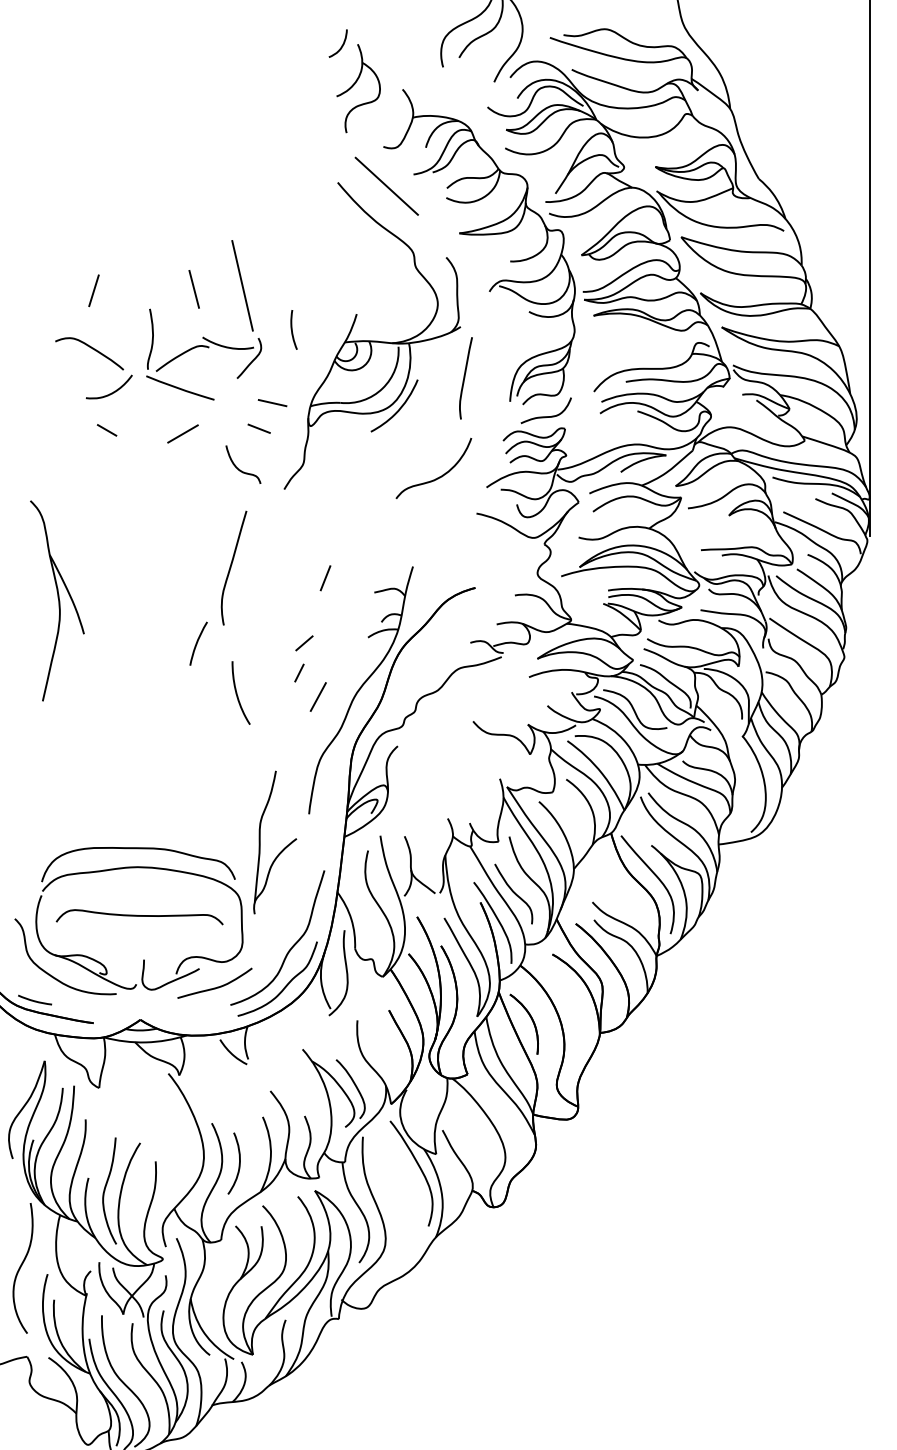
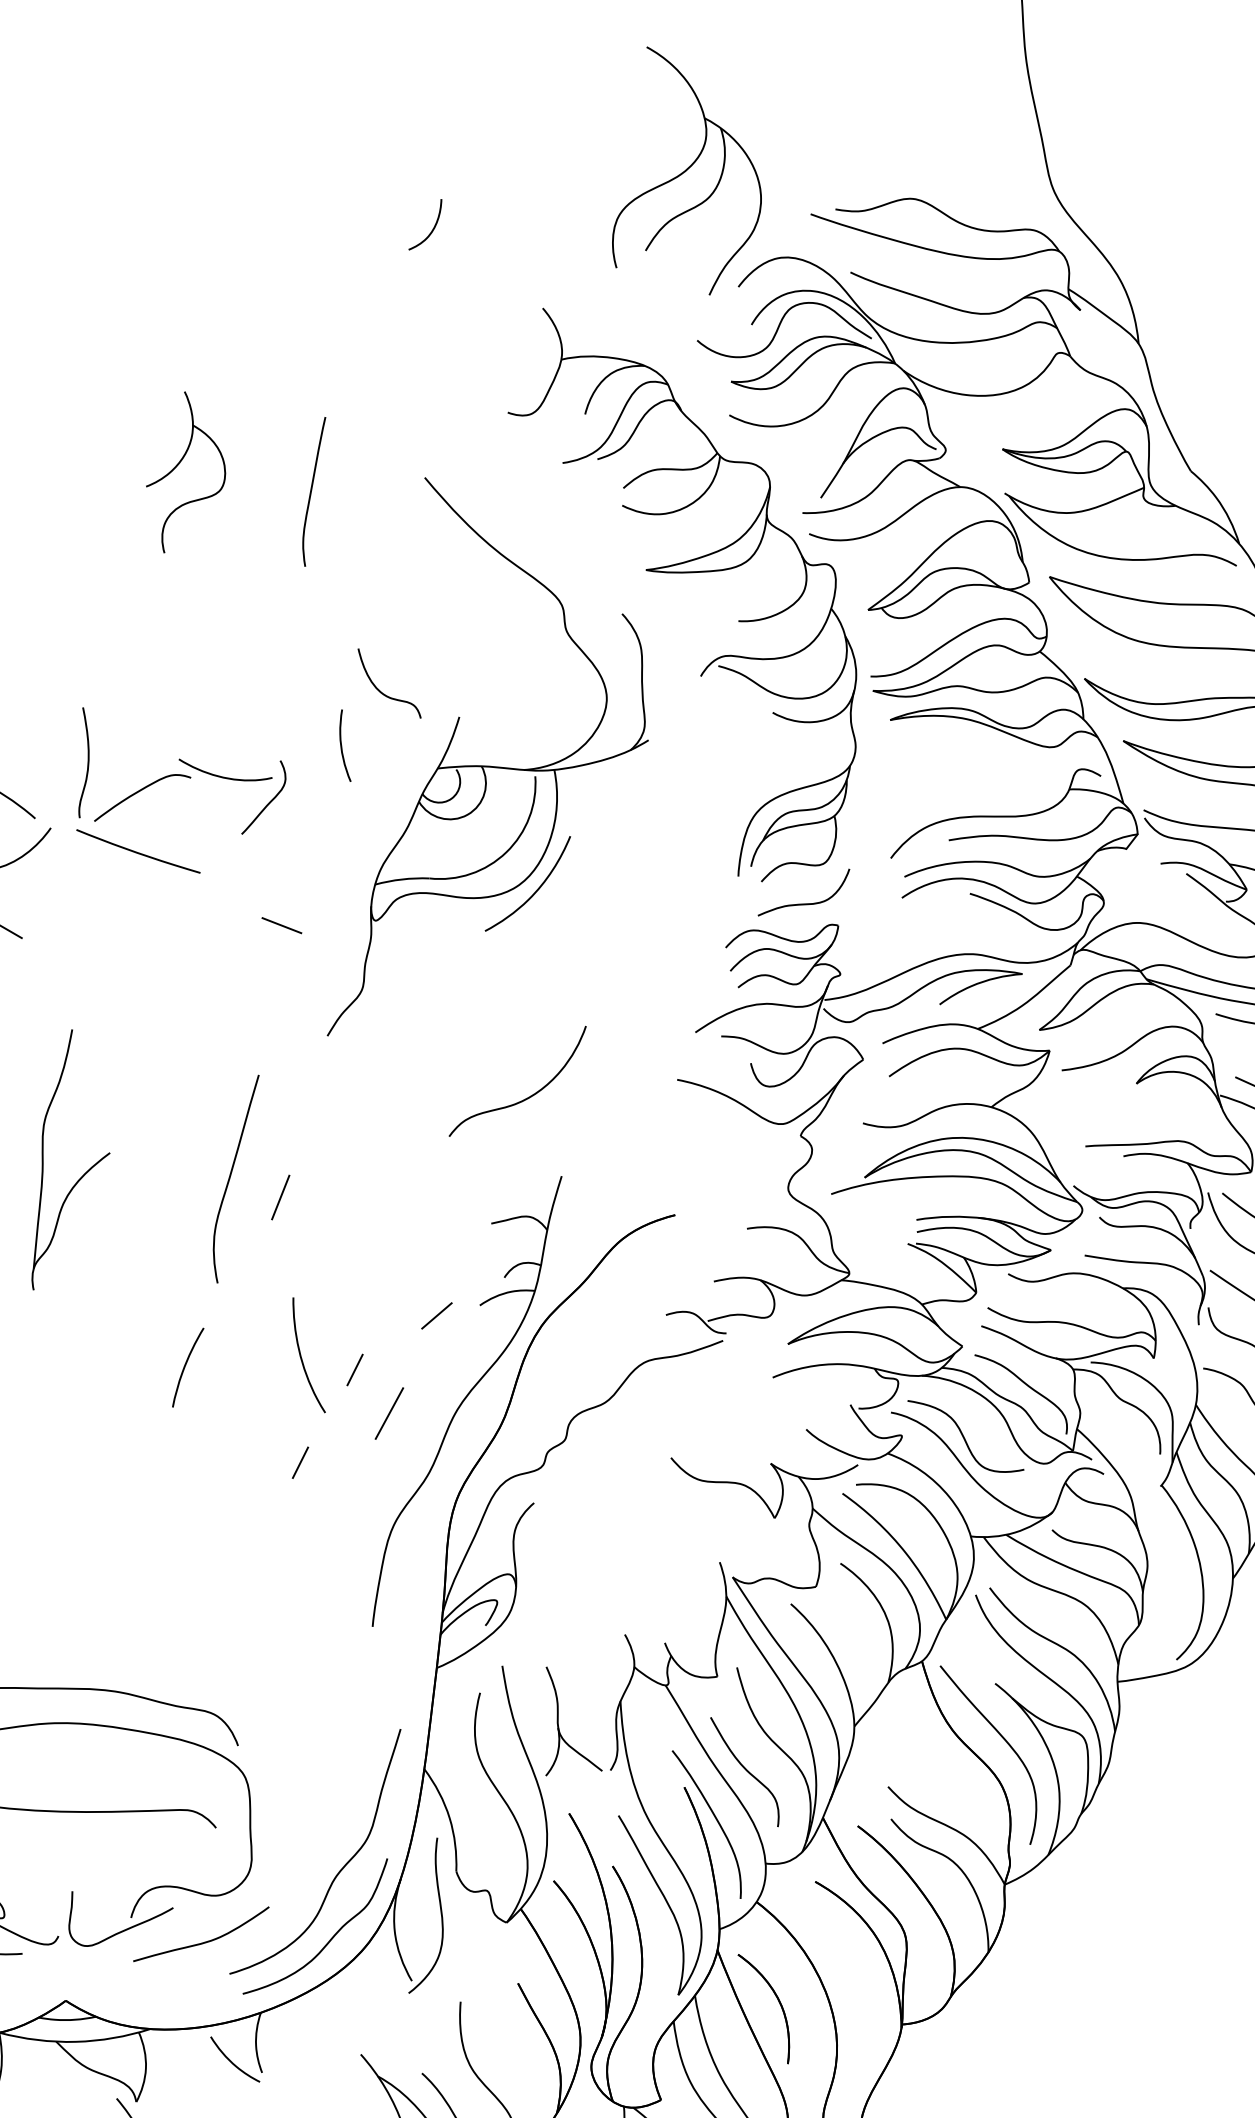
part: (358, 88) -> (185, 472), moved
line: (386, 185) -> (513, 483), removed
line: (242, 285) -> (251, 664), removed
line: (194, 288) -> (164, 670), removed
curve: (465, 378) -> (313, 492), moved
line: (272, 403) -> (306, 879), removed
line: (182, 433) -> (142, 934), removed
curve: (240, 469) -> (384, 692), moved
curve: (437, 477) -> (524, 1097), moved
line: (325, 578) -> (280, 1197), moved
curve: (198, 642) -> (187, 1365), moved
line: (304, 643) -> (437, 1316), moved
curve: (237, 692) -> (302, 1354), moved
line: (269, 723) -> (300, 1461), added
part: (282, 849) -> (84, 1172), moved

